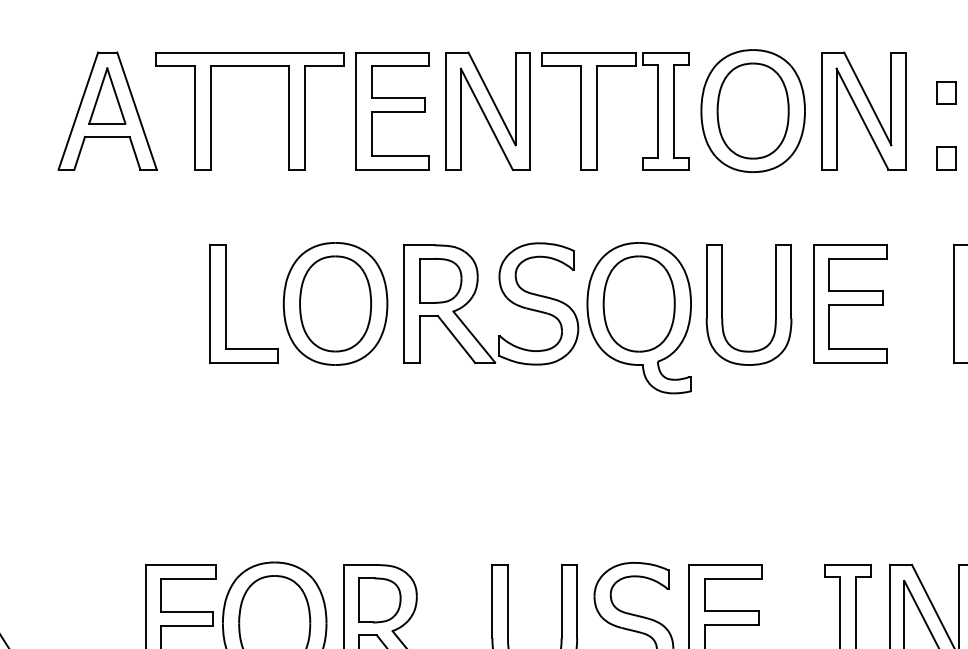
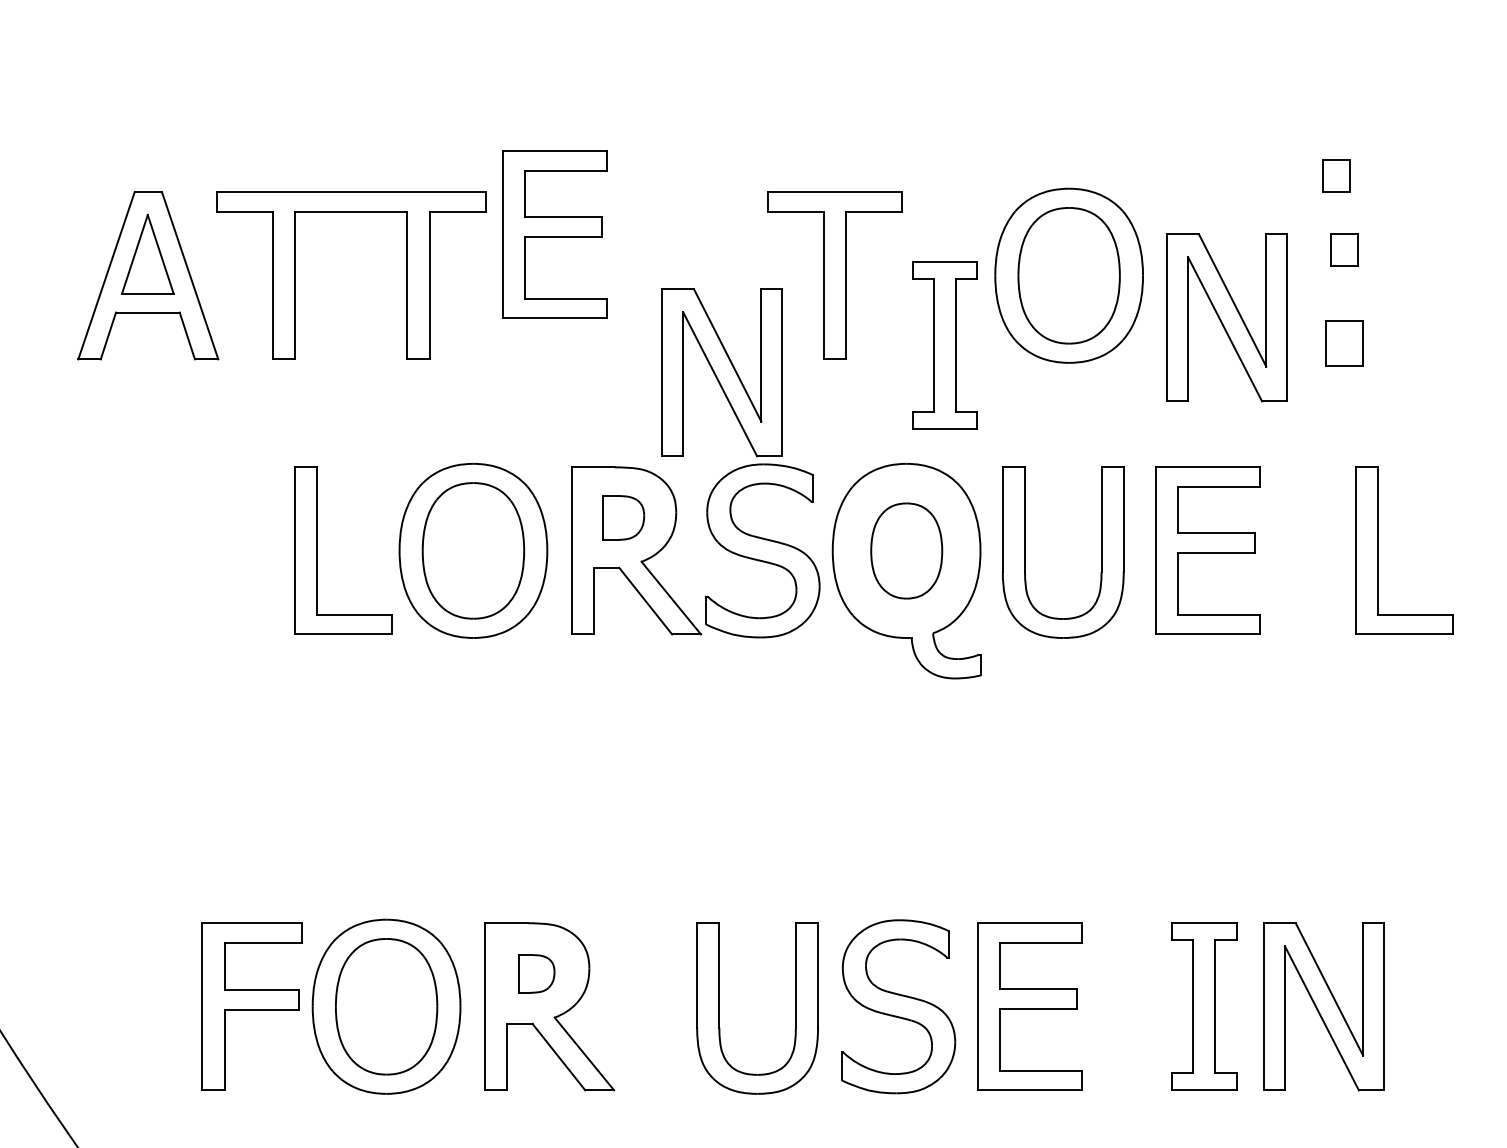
part: (940, 40) -> (1336, 175), added
part: (392, 110) -> (554, 234), moved
part: (487, 110) -> (721, 372), moved
part: (665, 110) -> (944, 345), moved
part: (863, 110) -> (1226, 317), moved
part: (946, 157) -> (1344, 342), size x1.4
part: (440, 280) -> (623, 517), size x0.7
part: (639, 303) -> (906, 550), size x0.7
part: (379, 600) -> (536, 973), size x0.6

